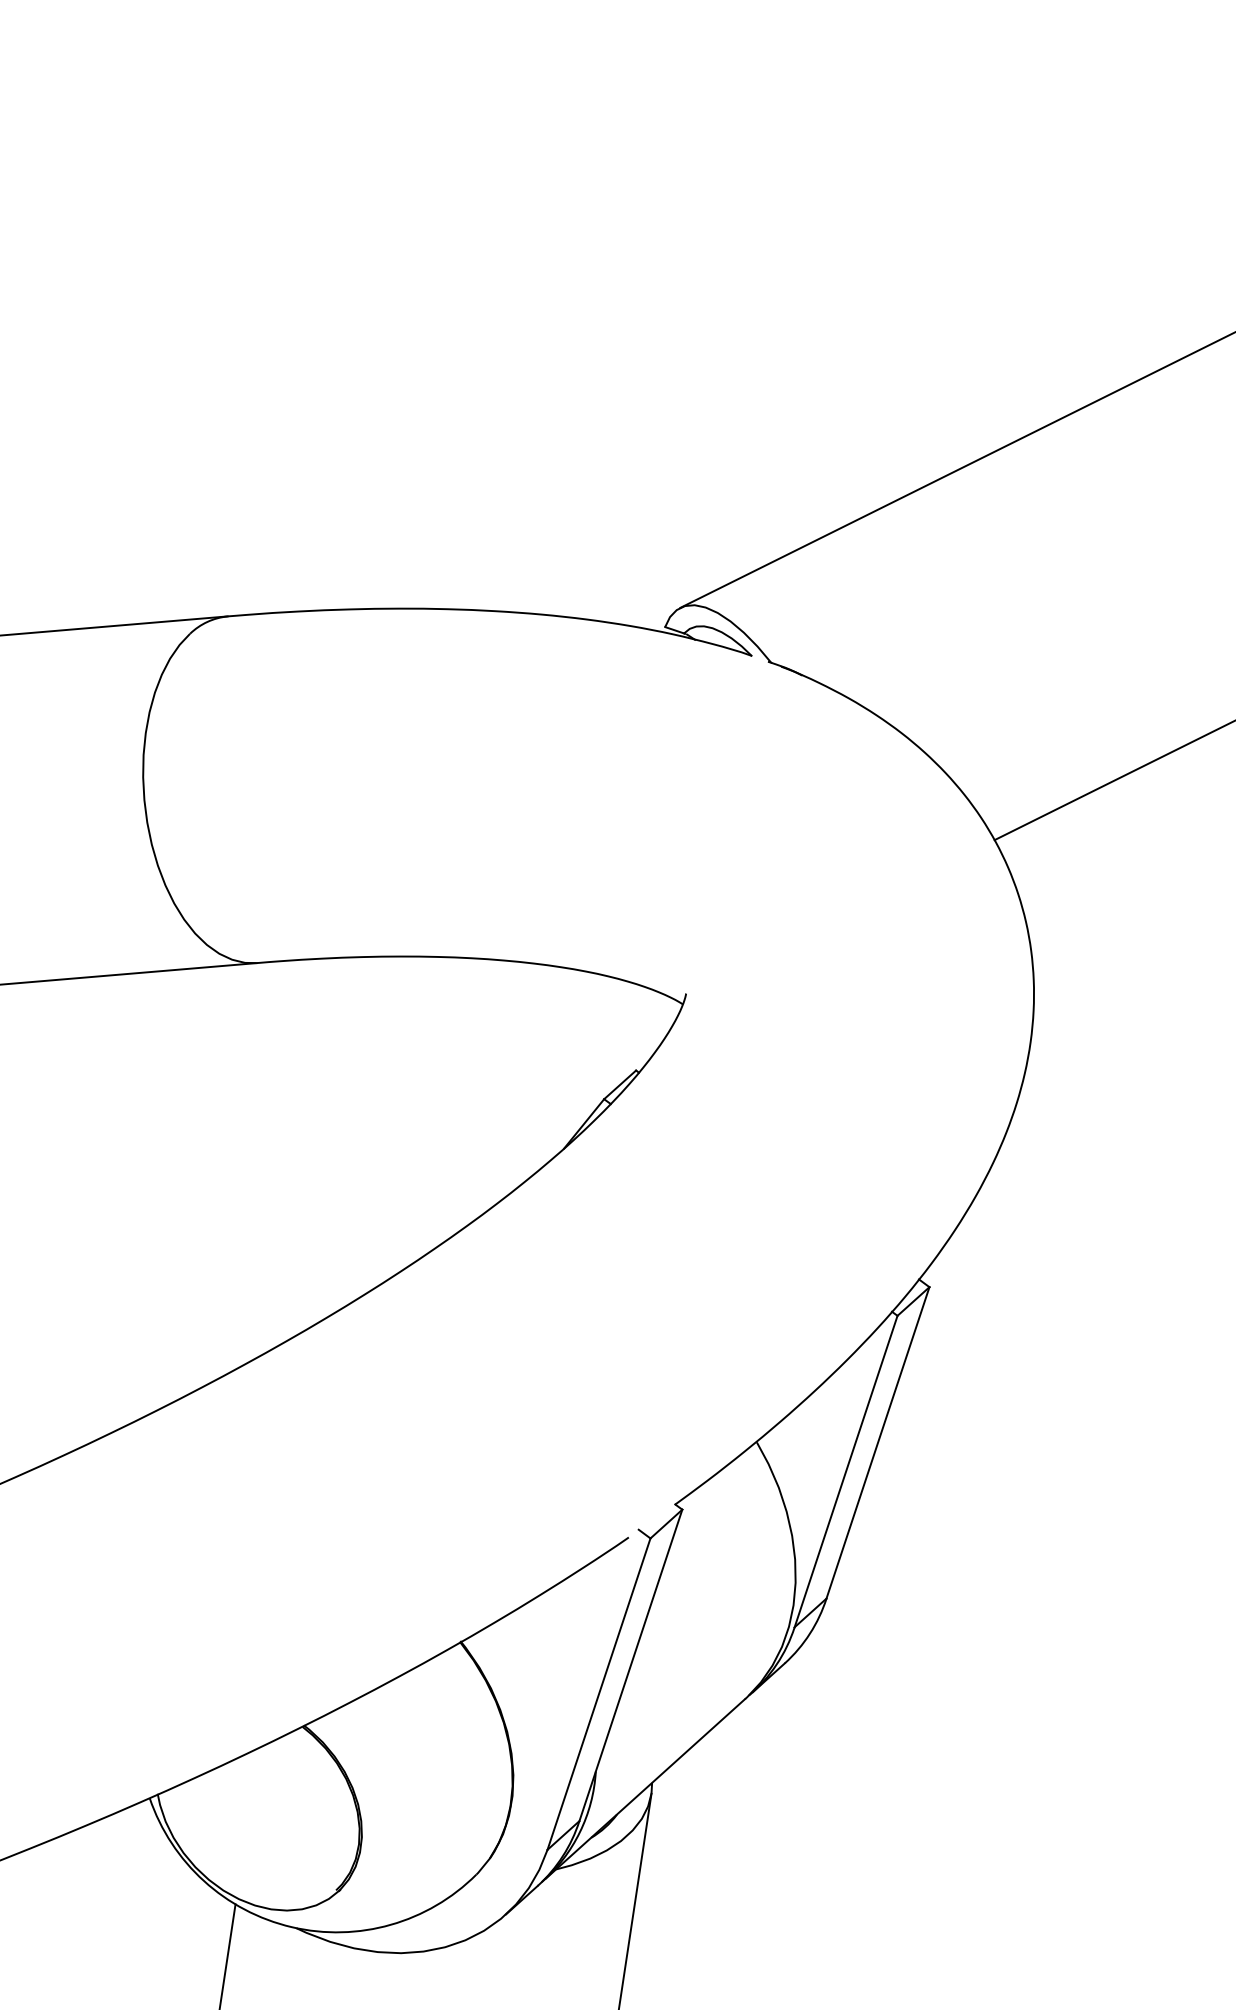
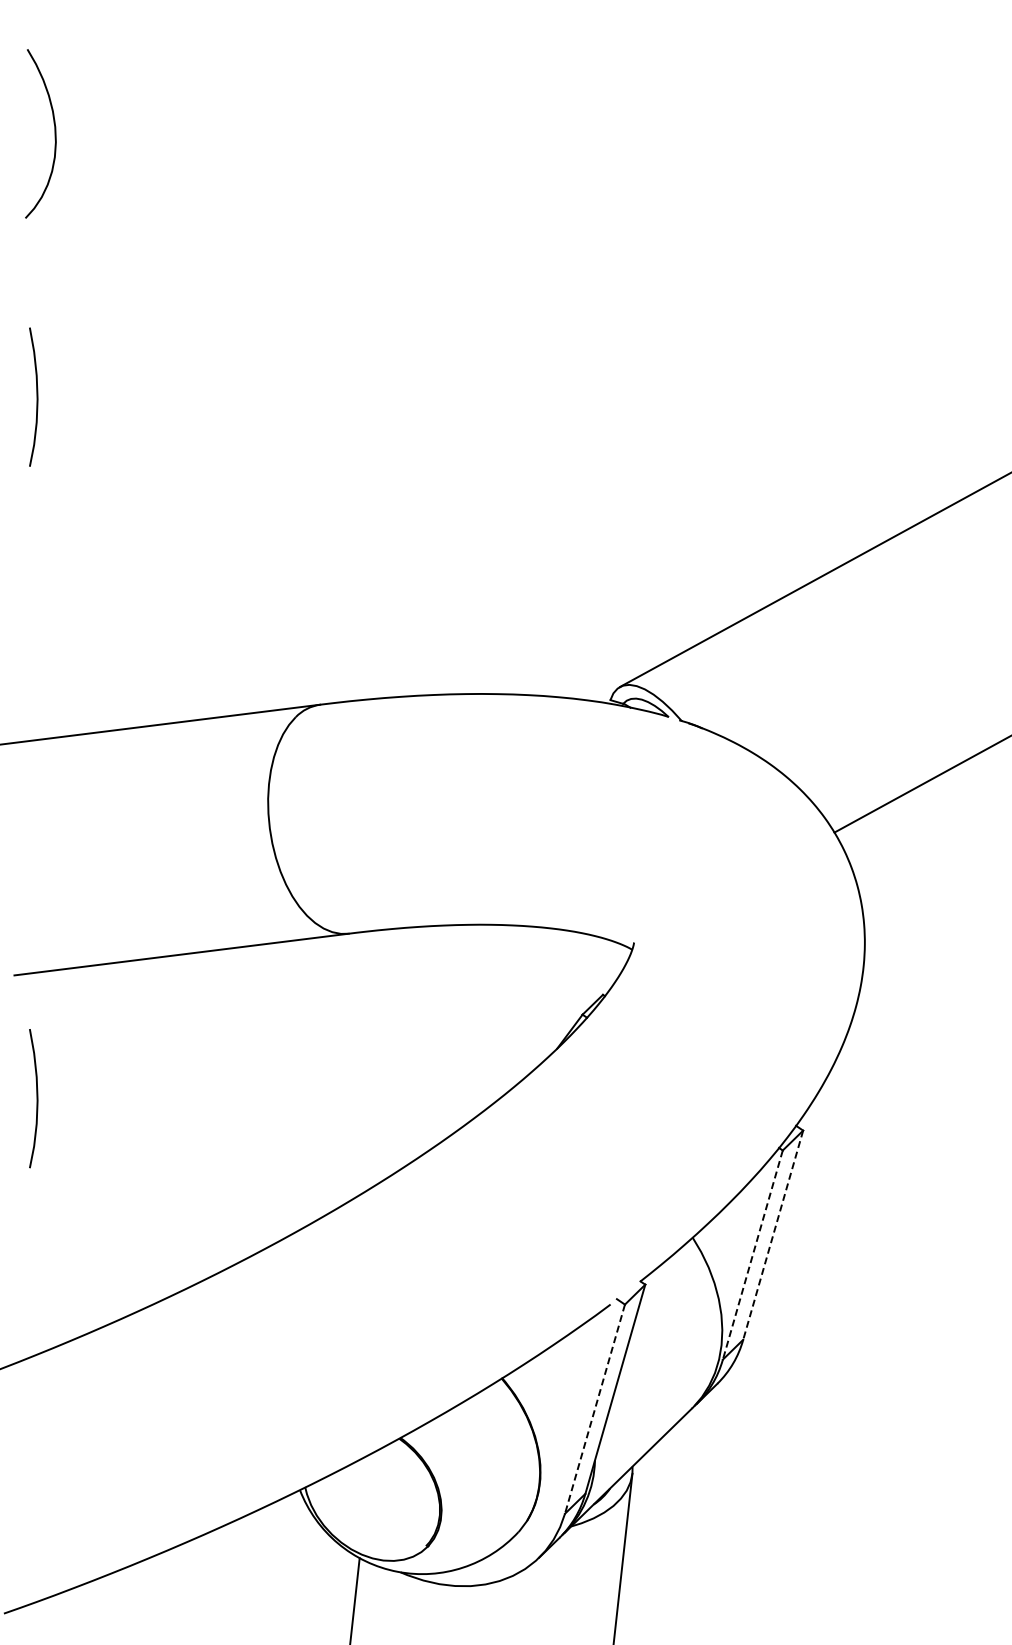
line: (878, 1443) -> (773, 1235), solid -> dashed
line: (845, 1472) -> (752, 1255), solid -> dashed
line: (598, 1694) -> (594, 1409), solid -> dashed

